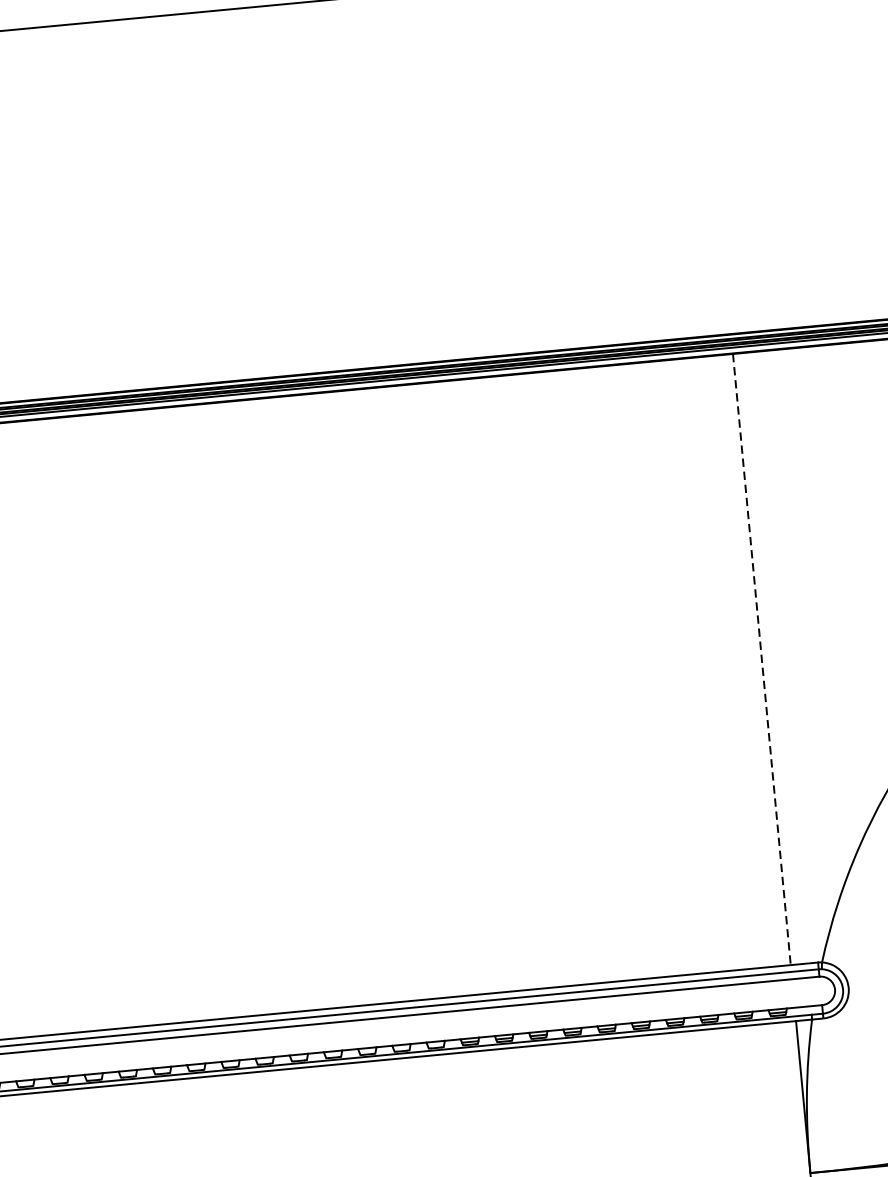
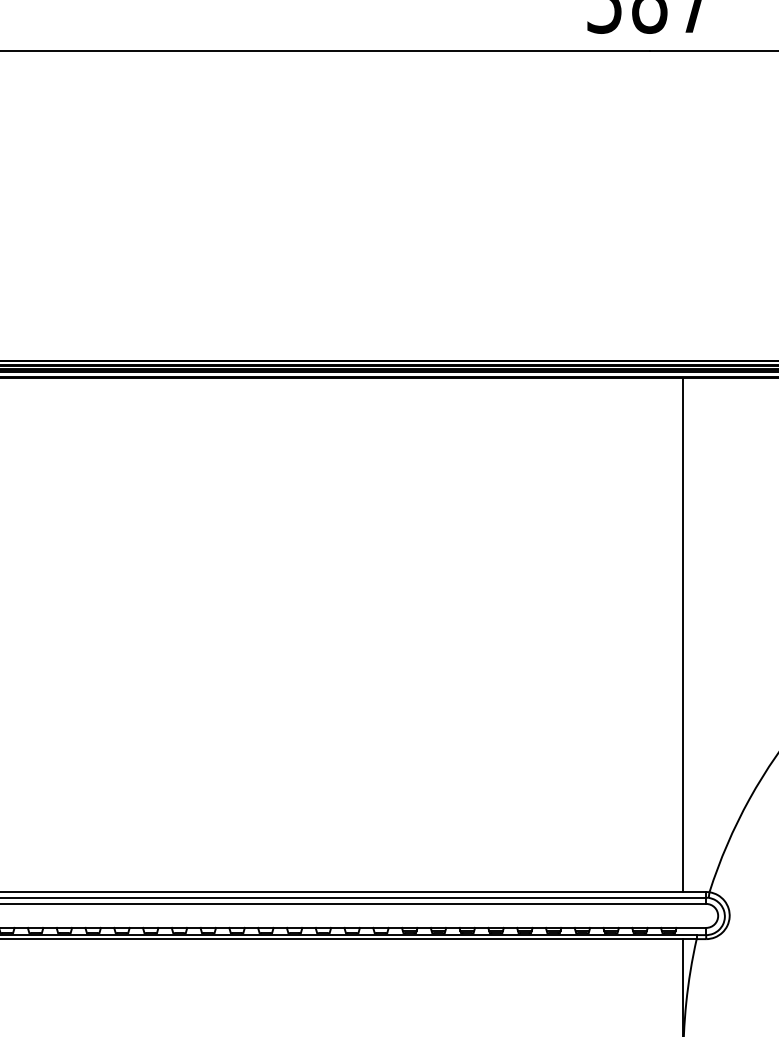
line: (762, 660) -> (683, 635), dashed -> solid

